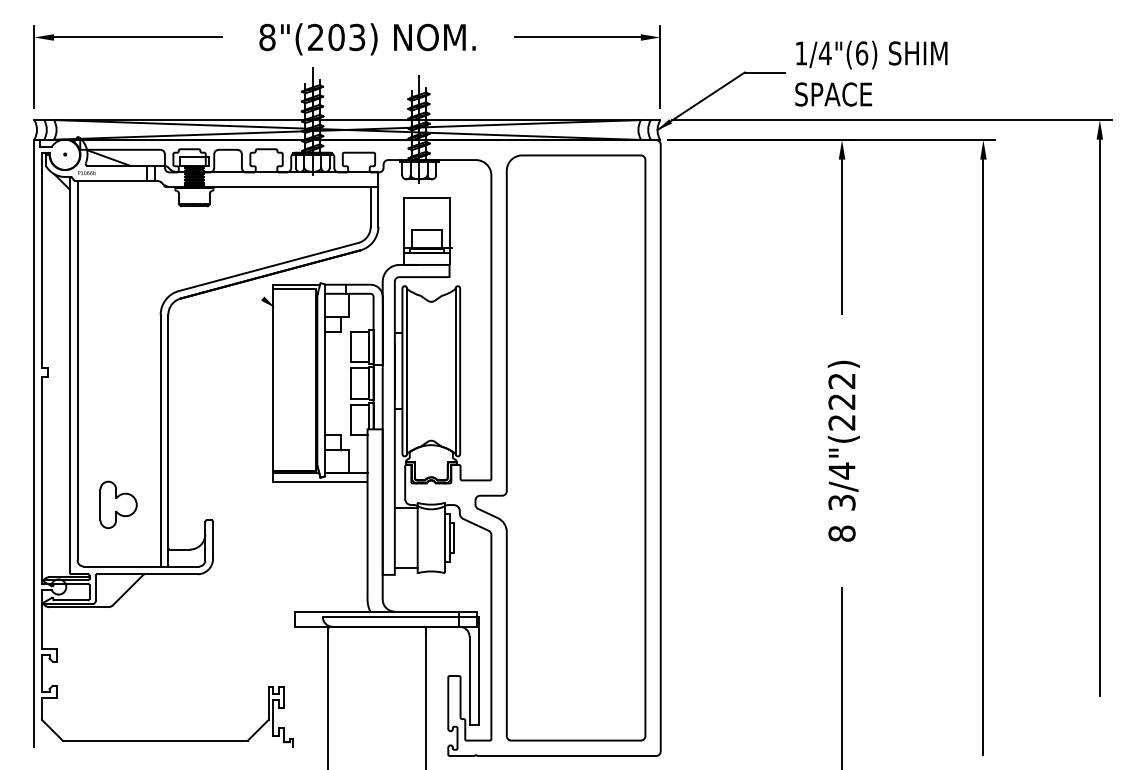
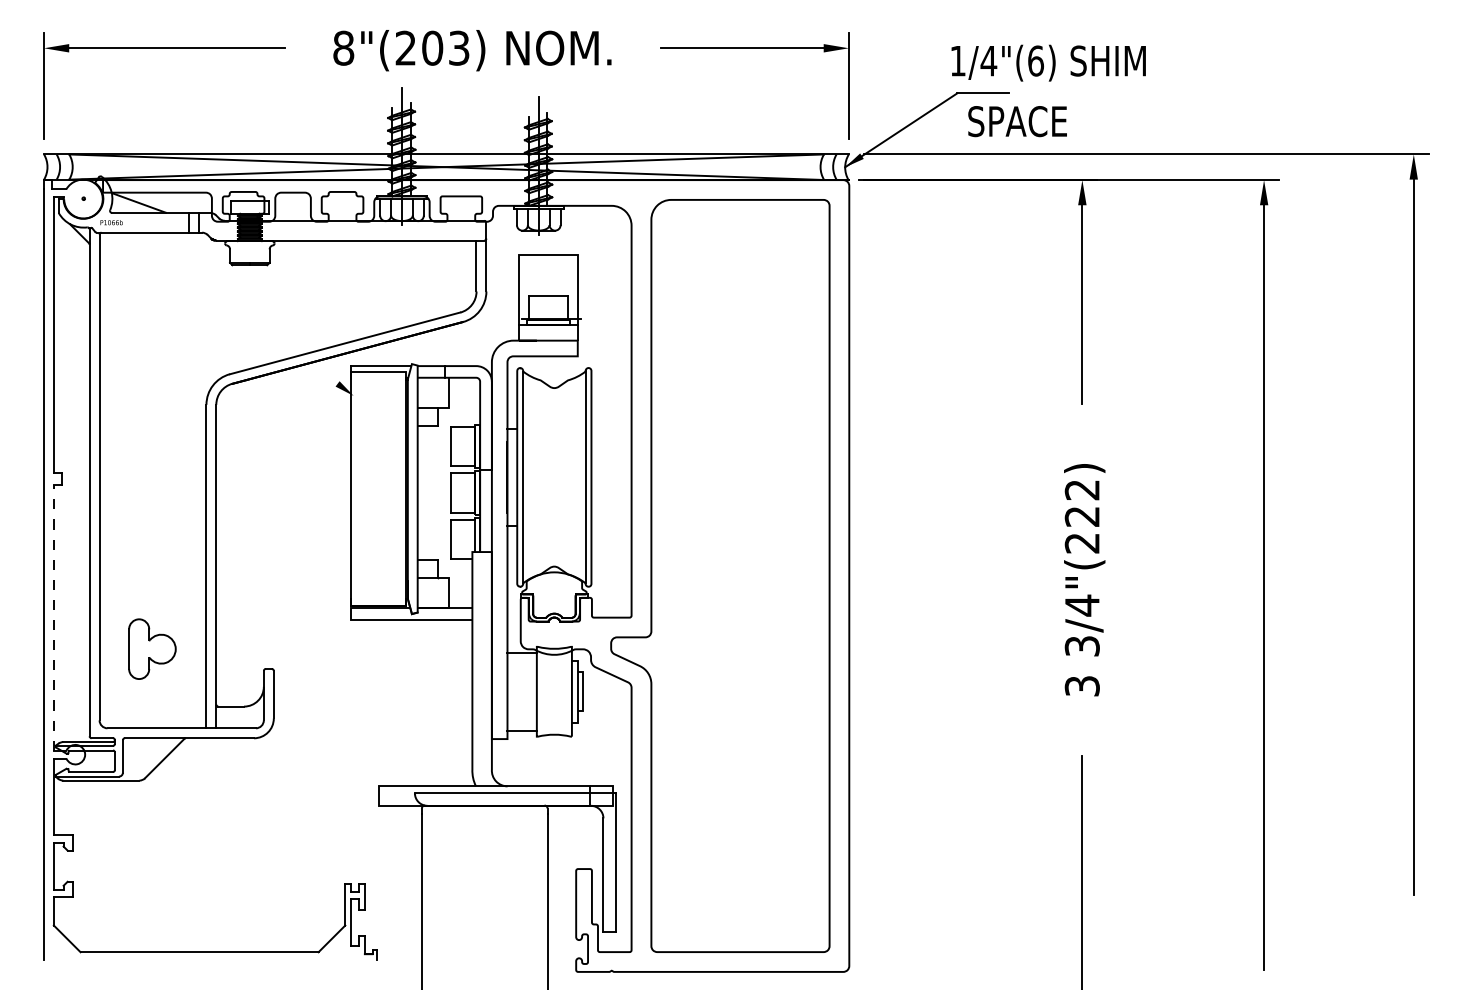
text: (871, 54) -> (1048, 62), moved
text: (833, 94) -> (1017, 121), moved
line: (41, 480) -> (53, 617), solid -> dashed
text: (841, 533) -> (1081, 685), 8 -> 3

